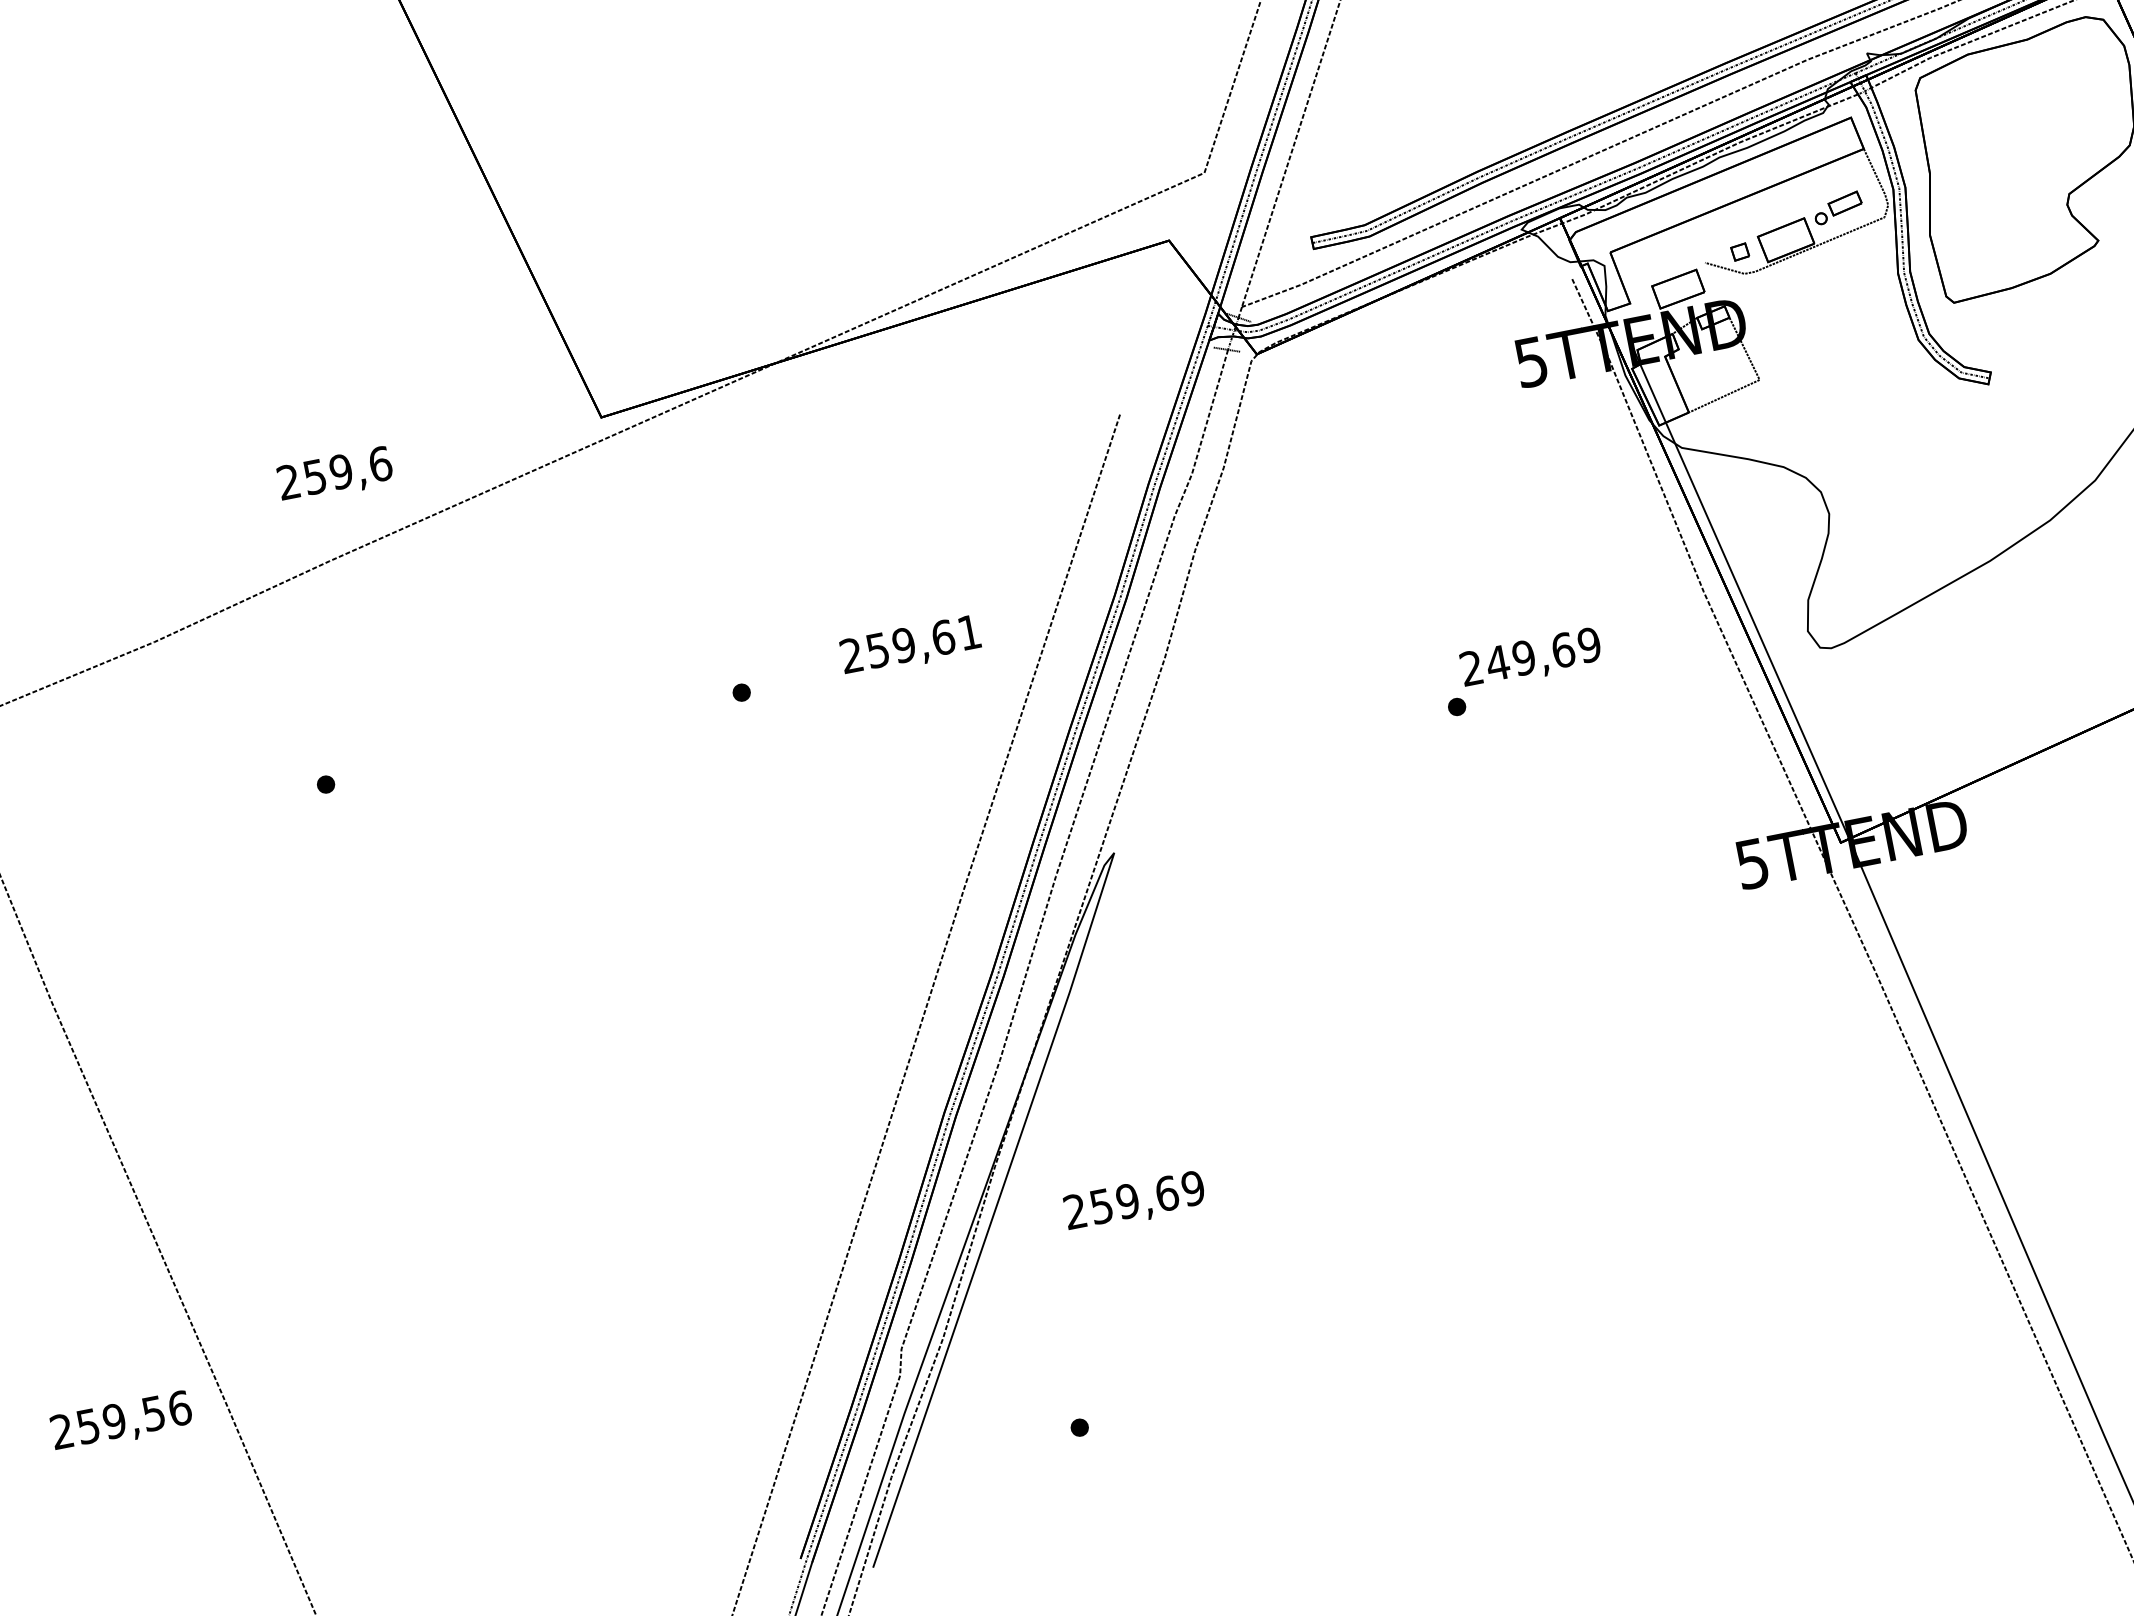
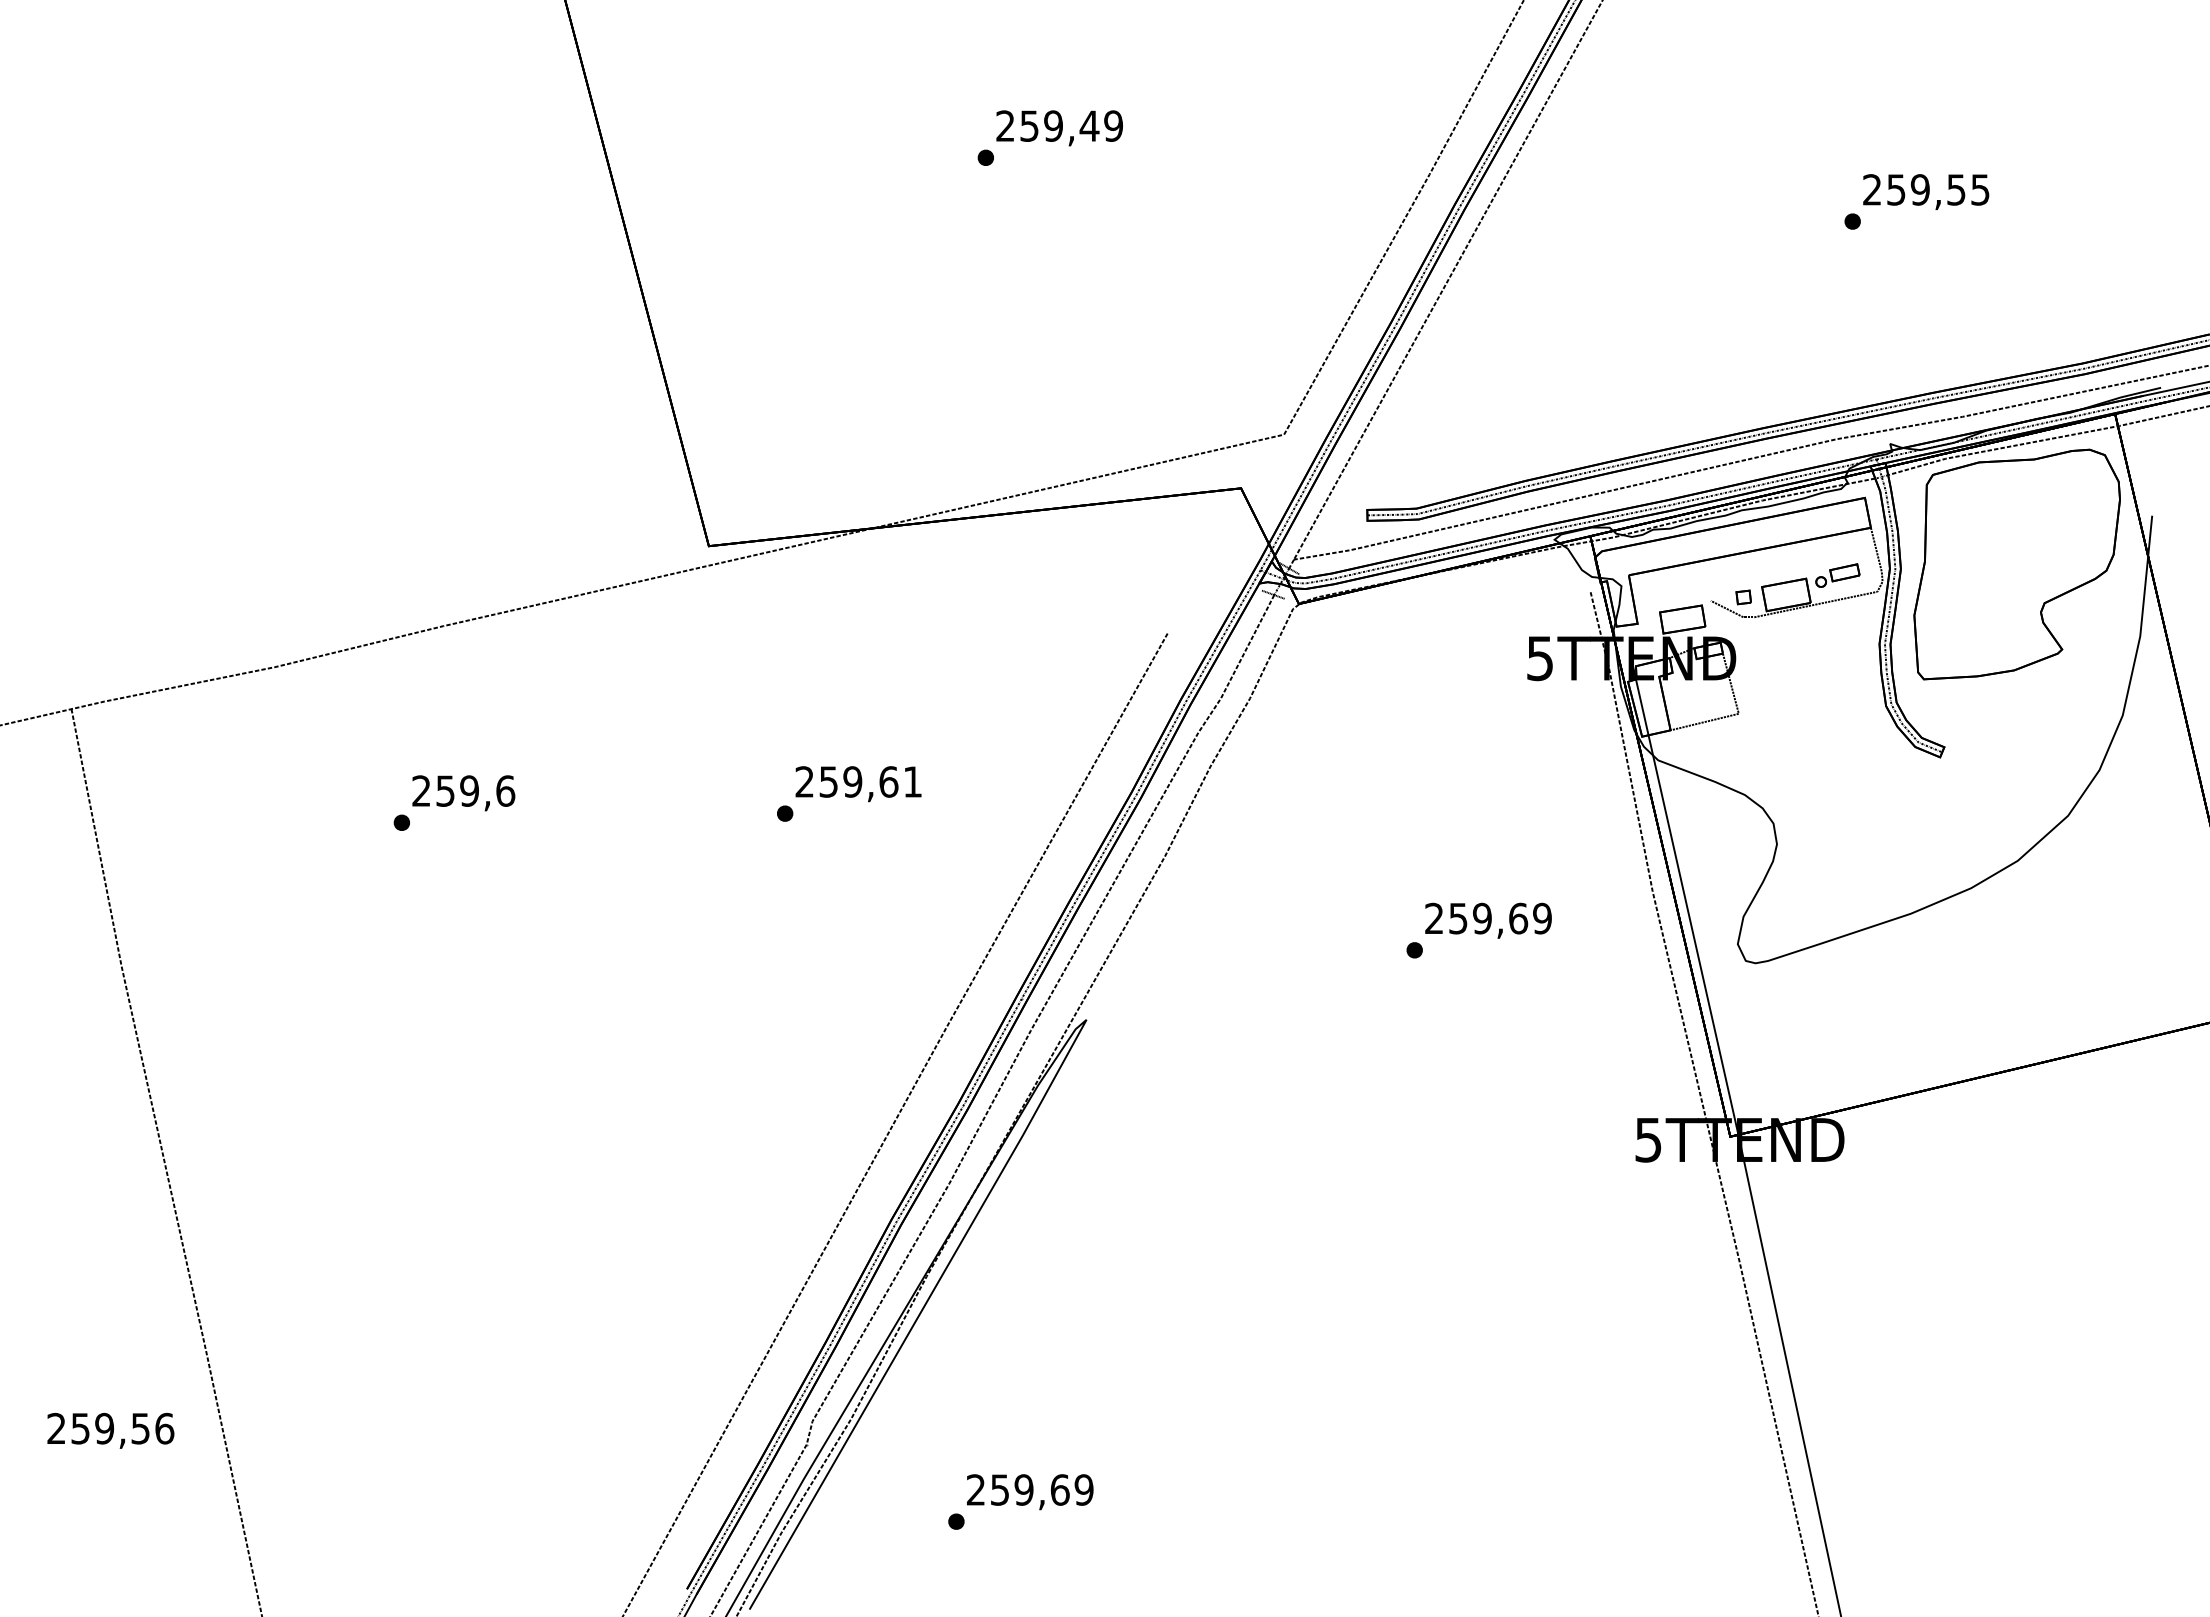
text: (335, 475) -> (463, 793), moved
text: (910, 646) -> (858, 784), moved
text: (1497, 662) -> (1458, 918), 249,69 -> 259,69
text: (1135, 1202) -> (1030, 1492), moved
text: (121, 1421) -> (110, 1430), moved

